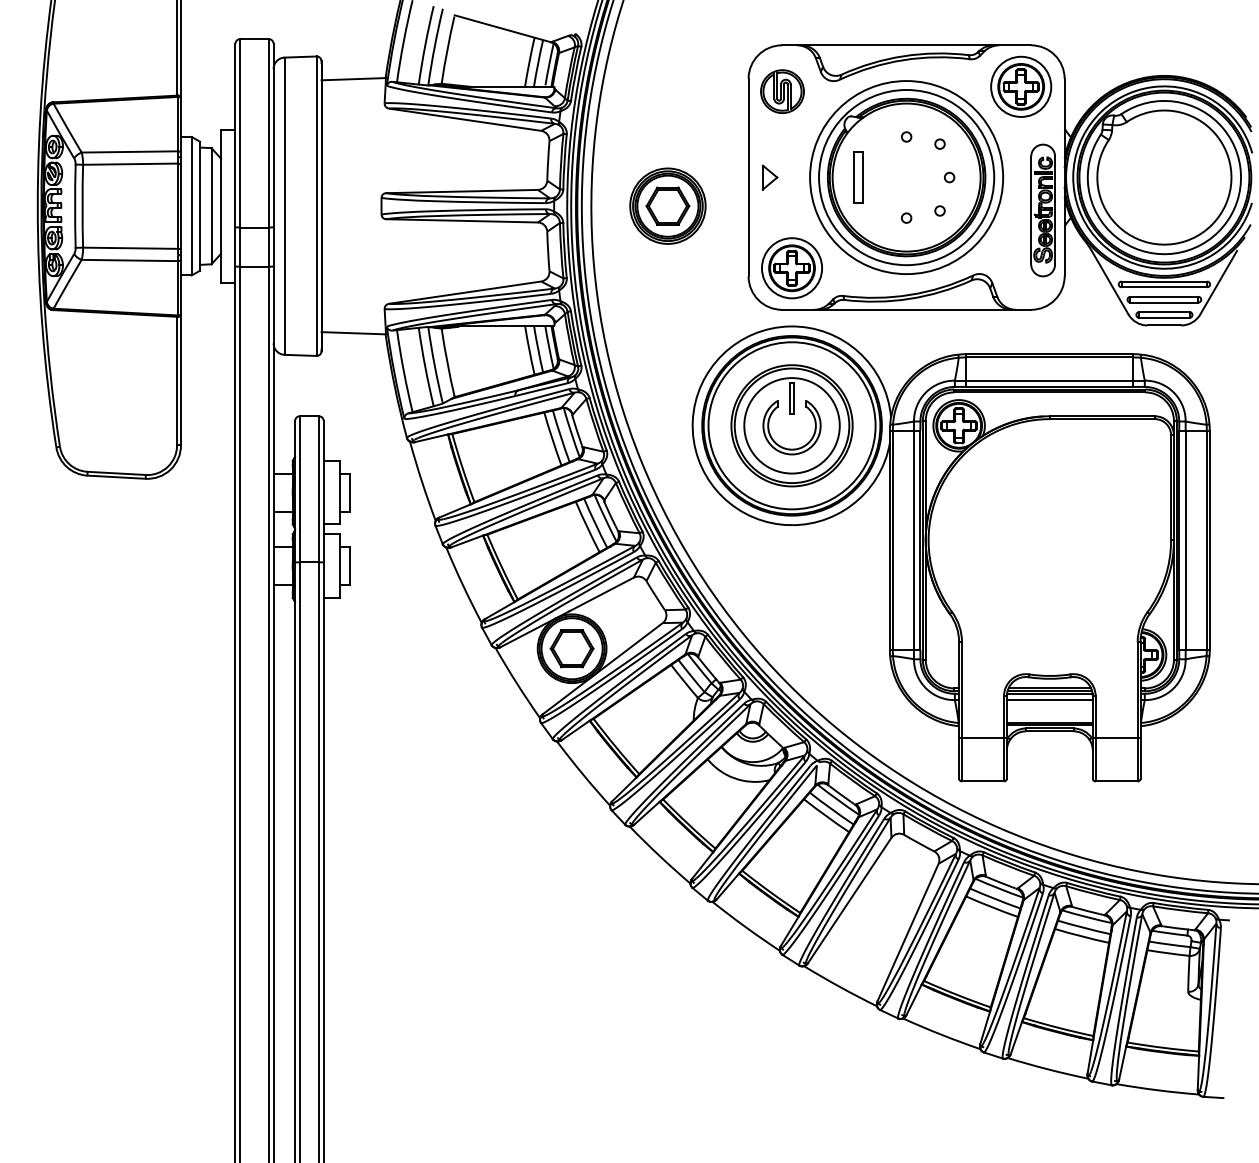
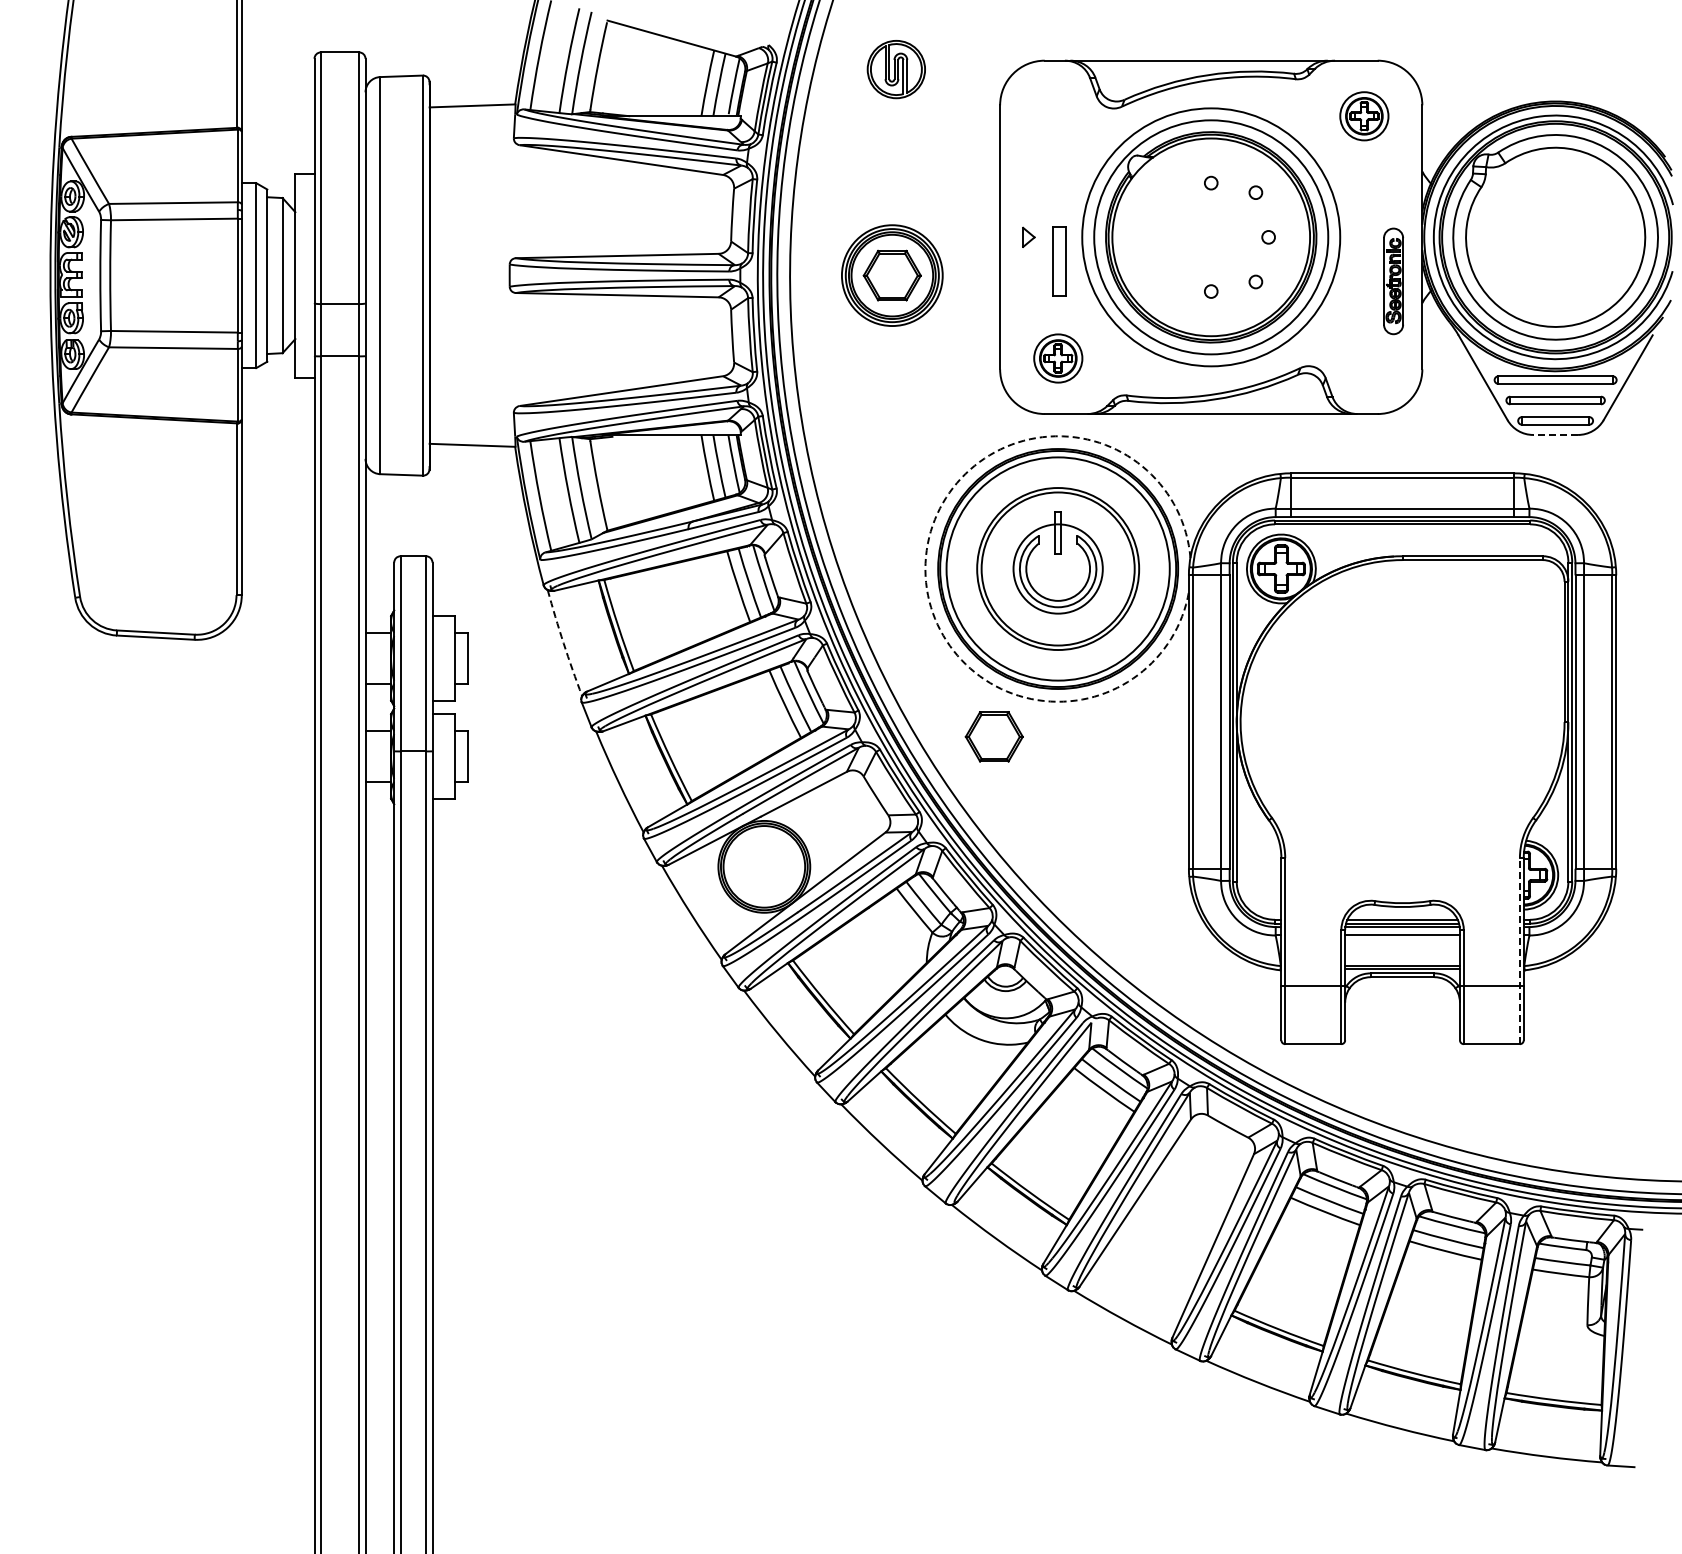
part: (1021, 87) -> (1364, 116), size x0.6
part: (781, 91) -> (895, 69), moved
part: (769, 177) -> (1028, 237), size x0.6
part: (858, 177) -> (1059, 261), moved
part: (1043, 210) -> (1393, 281), size x0.6
part: (792, 268) -> (1058, 358), size x0.6
line: (1164, 325) -> (1555, 434), solid -> dashed
arc: (692, 421) -> (925, 563), solid -> dashed
circle: (791, 425) -> (1057, 568), size x0.7
arc: (421, 481) -> (563, 643), solid -> dashed
part: (571, 648) -> (993, 736), moved
line: (1137, 711) -> (1519, 950), solid -> dashed

